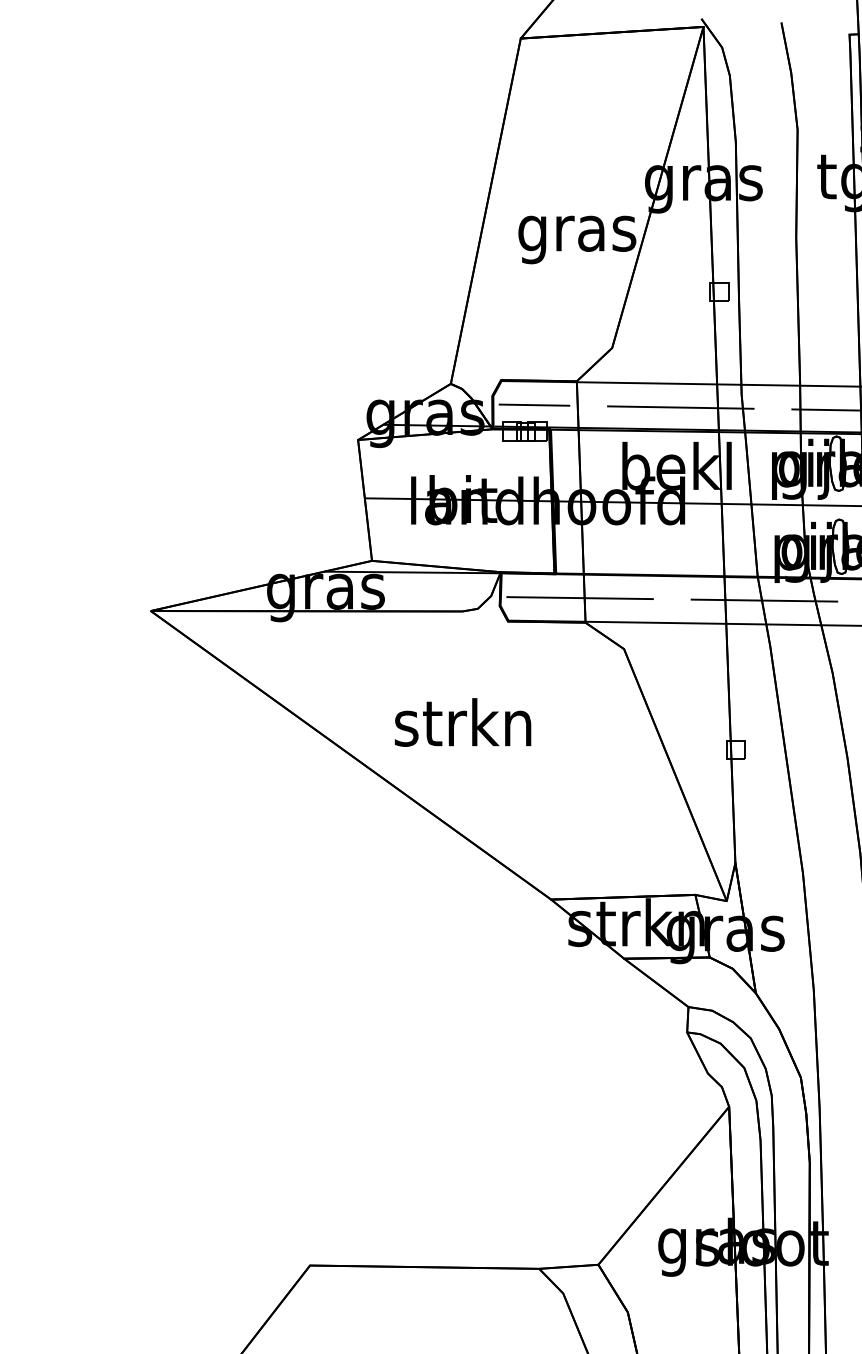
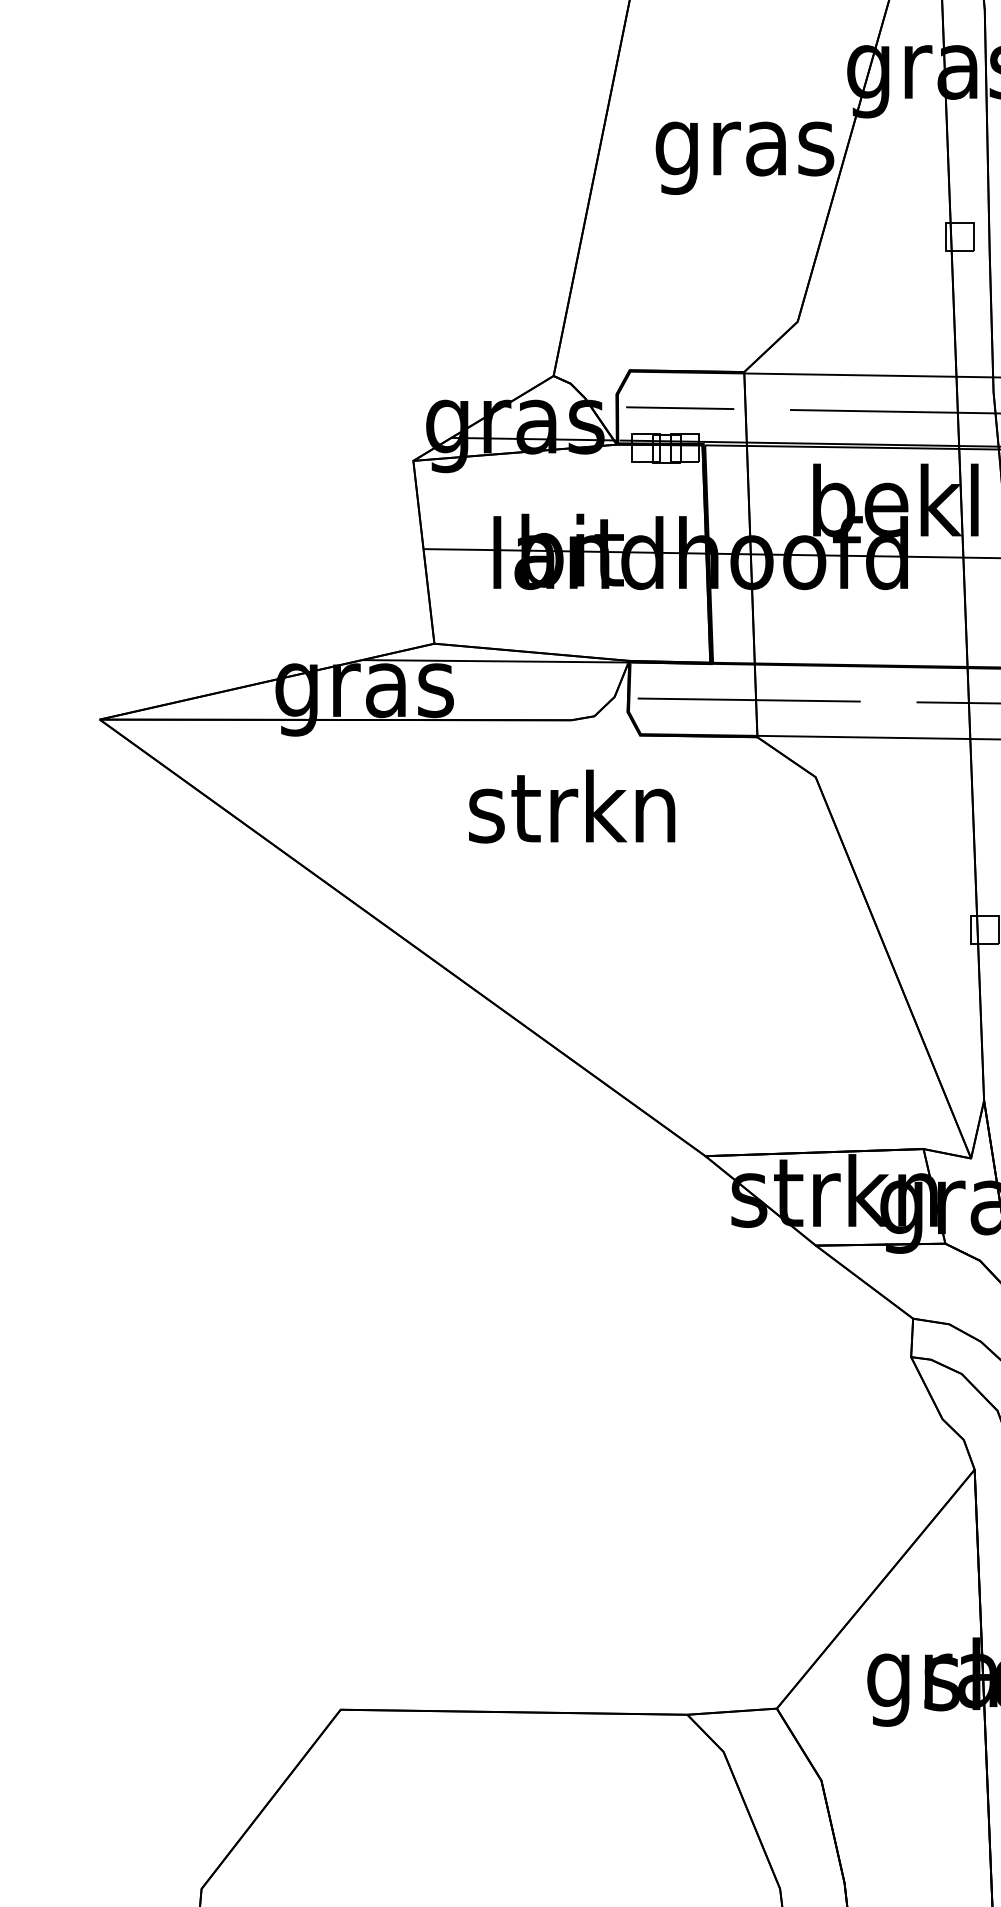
text: (462, 722) -> (571, 806), moved

